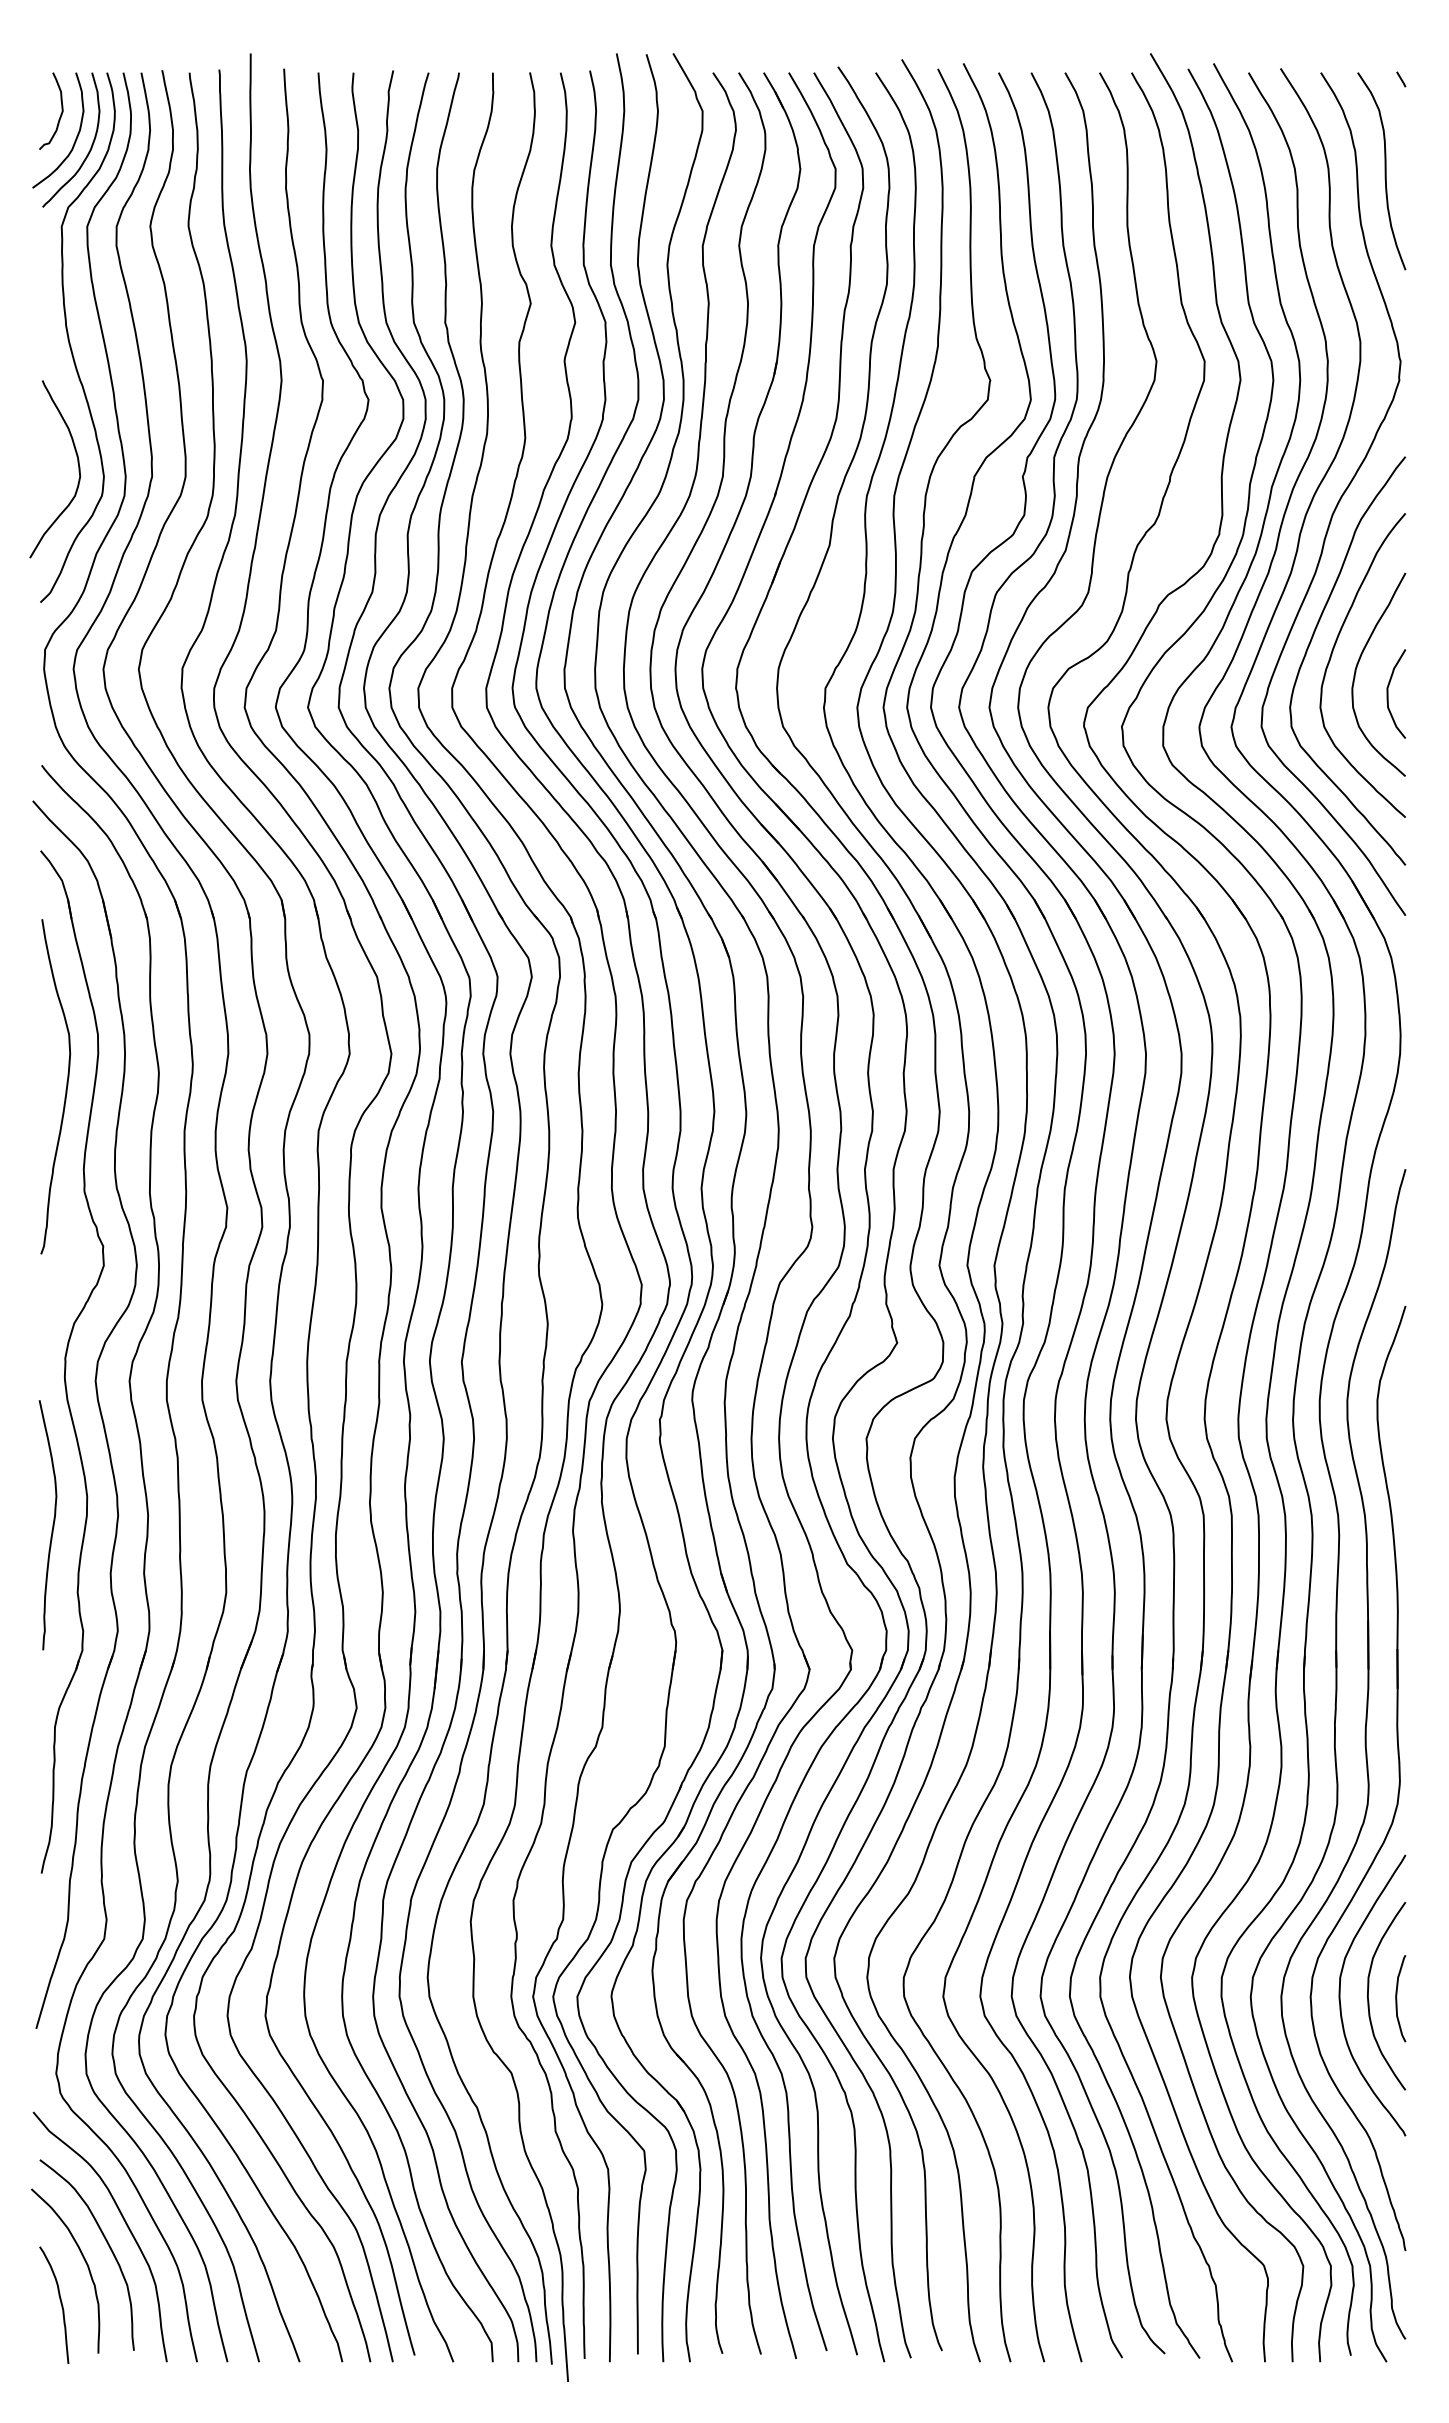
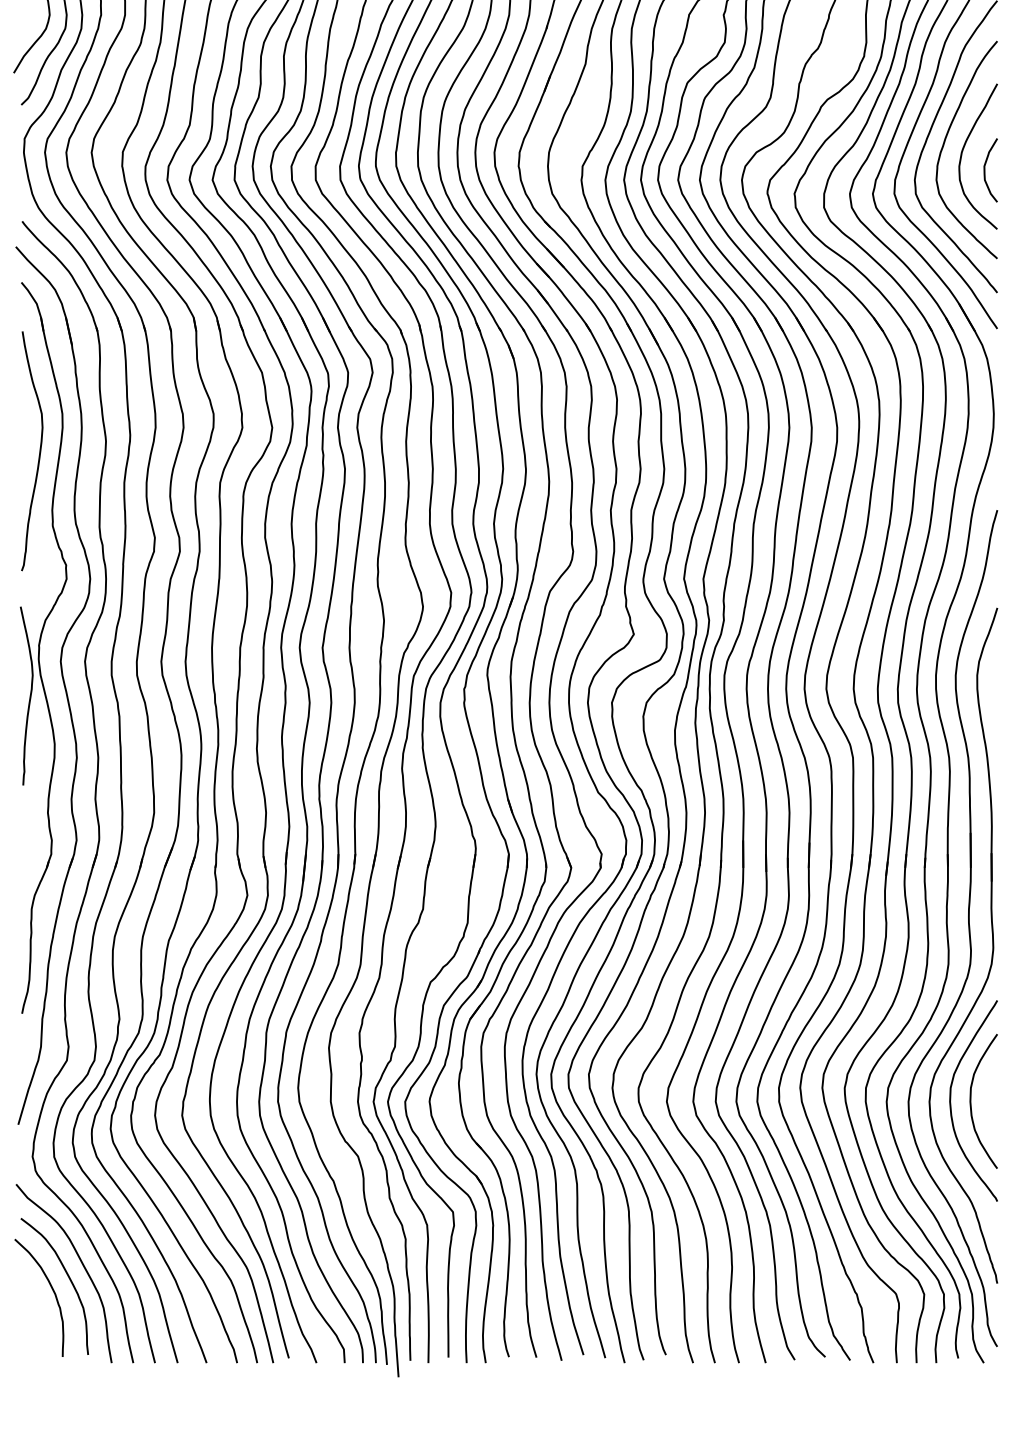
curve: (52, 1525) -> (29, 696), moved
curve: (1397, 1998) -> (991, 1103), removed
curve: (60, 2303) -> (35, 1321), removed

